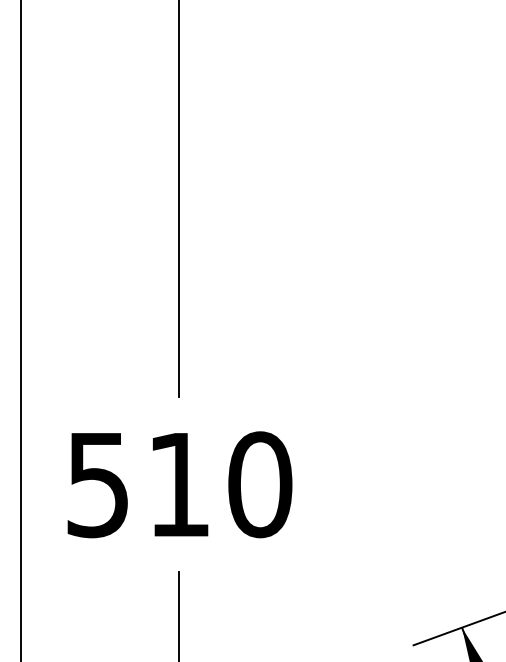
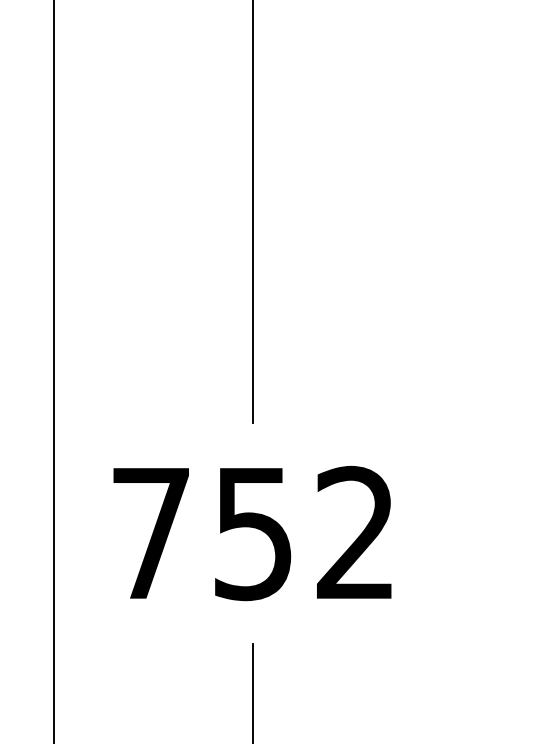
text: (179, 484) -> (254, 533), 510 -> 752

